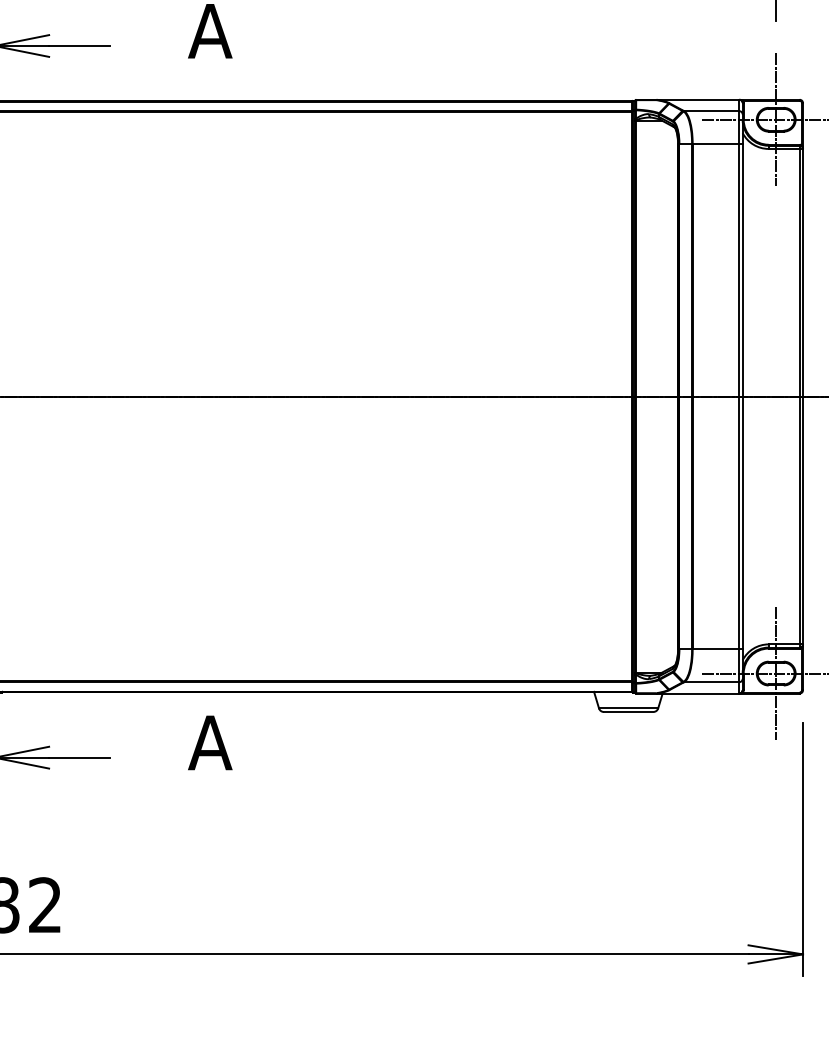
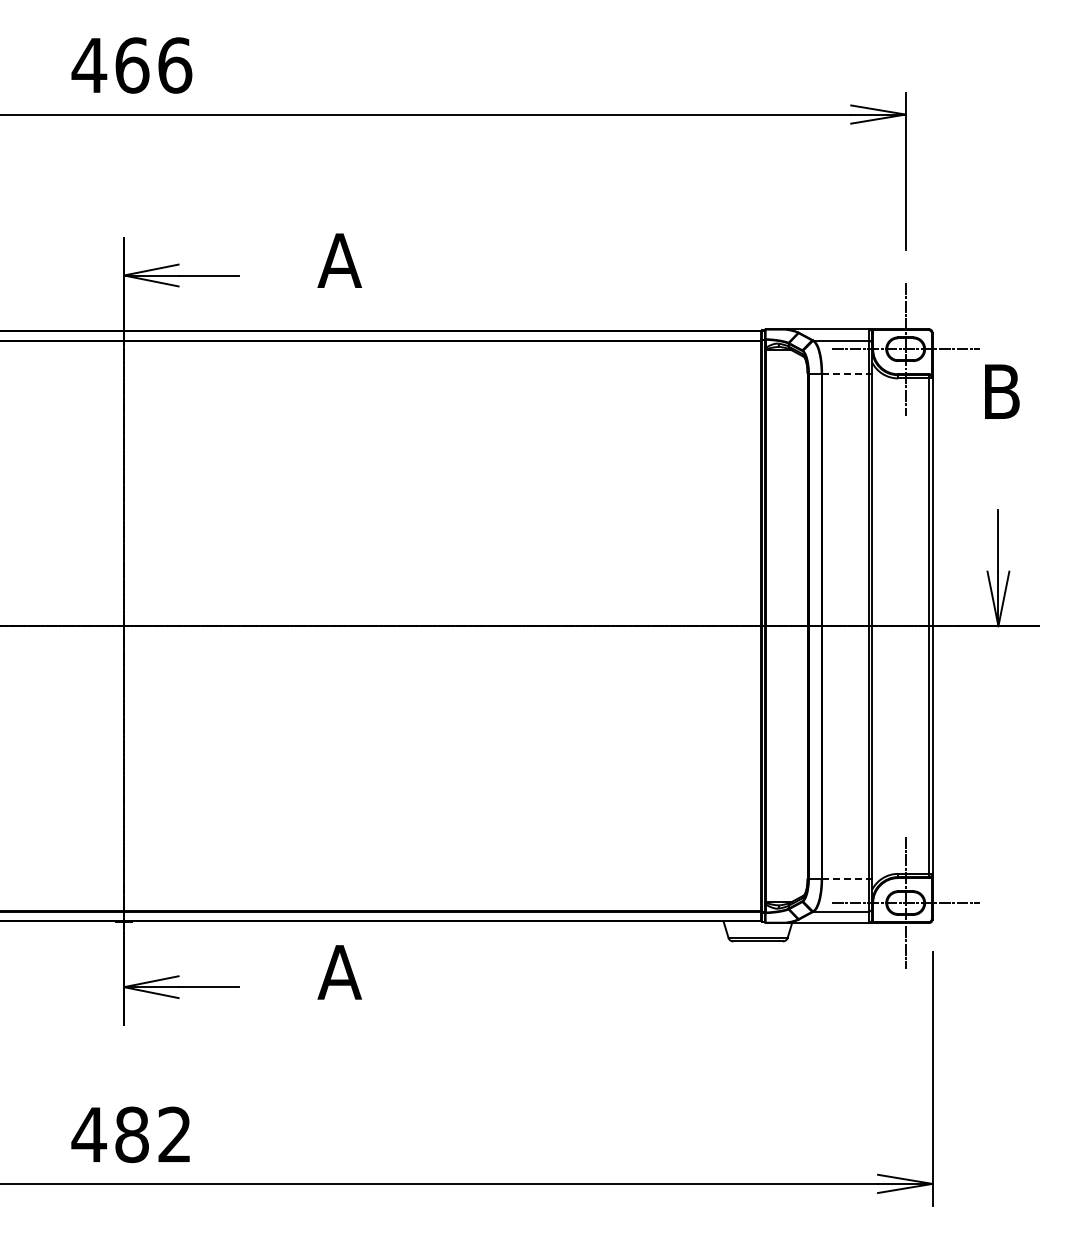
line: (716, 144) -> (845, 373), solid -> dashed
line: (716, 649) -> (845, 878), solid -> dashed

